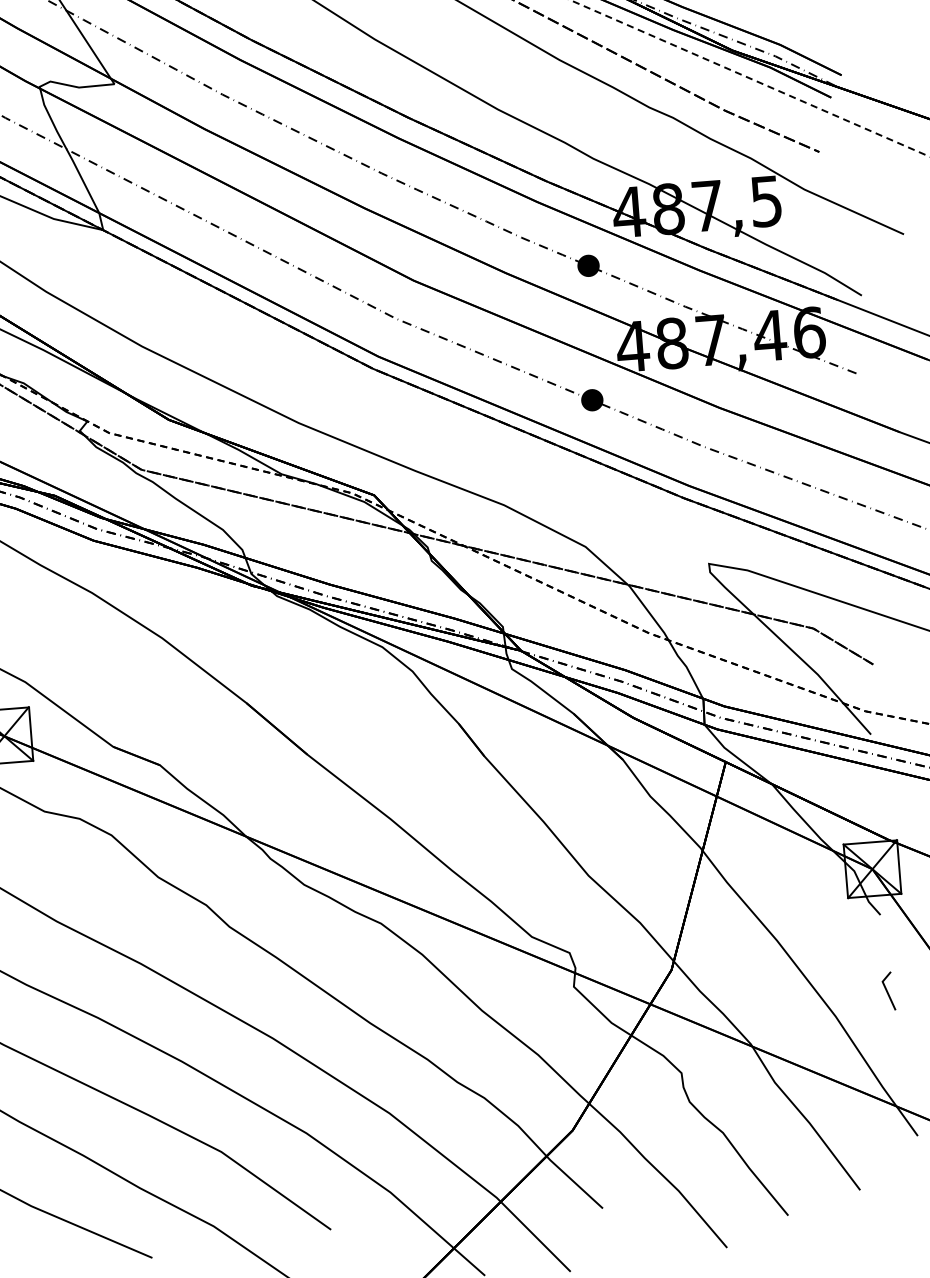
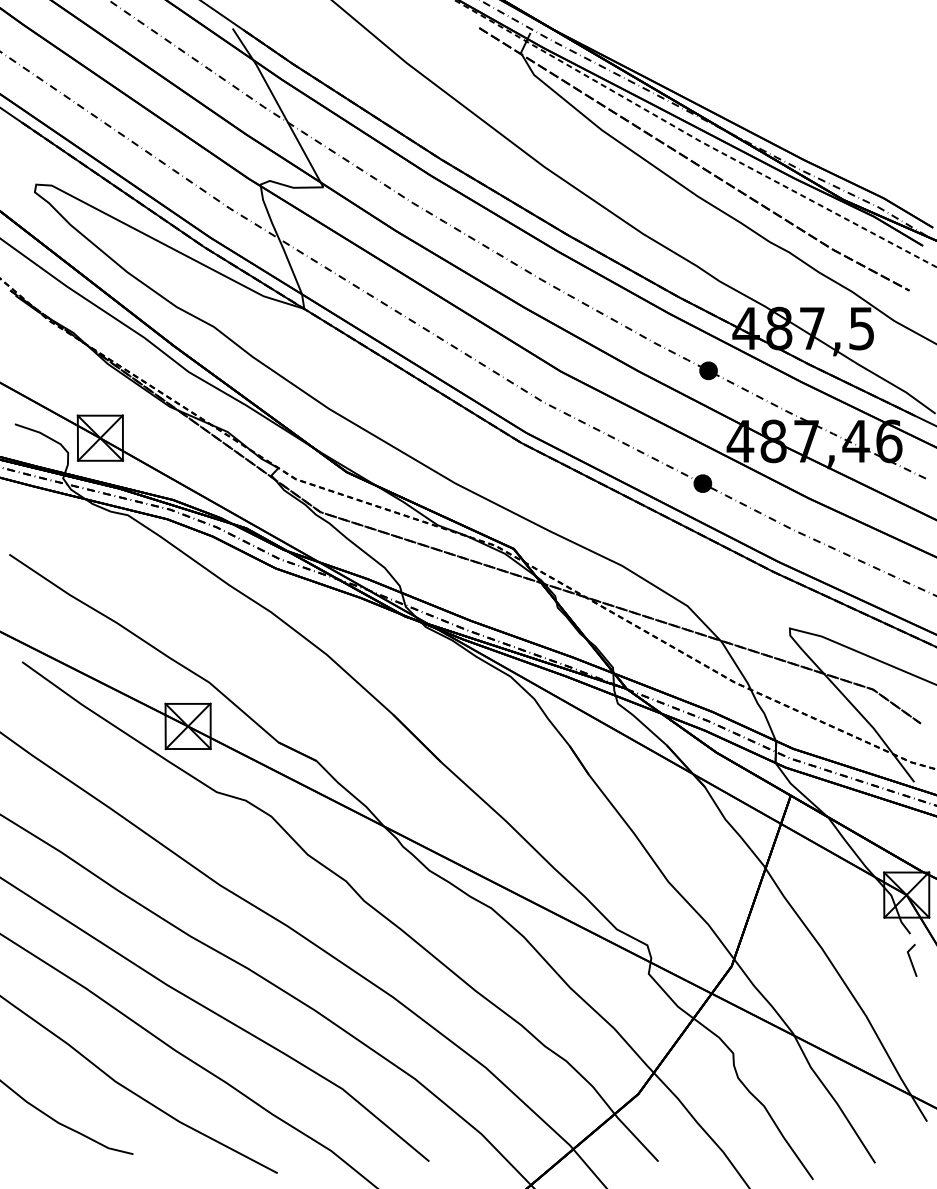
line: (887, 990) -> (911, 959), moved

